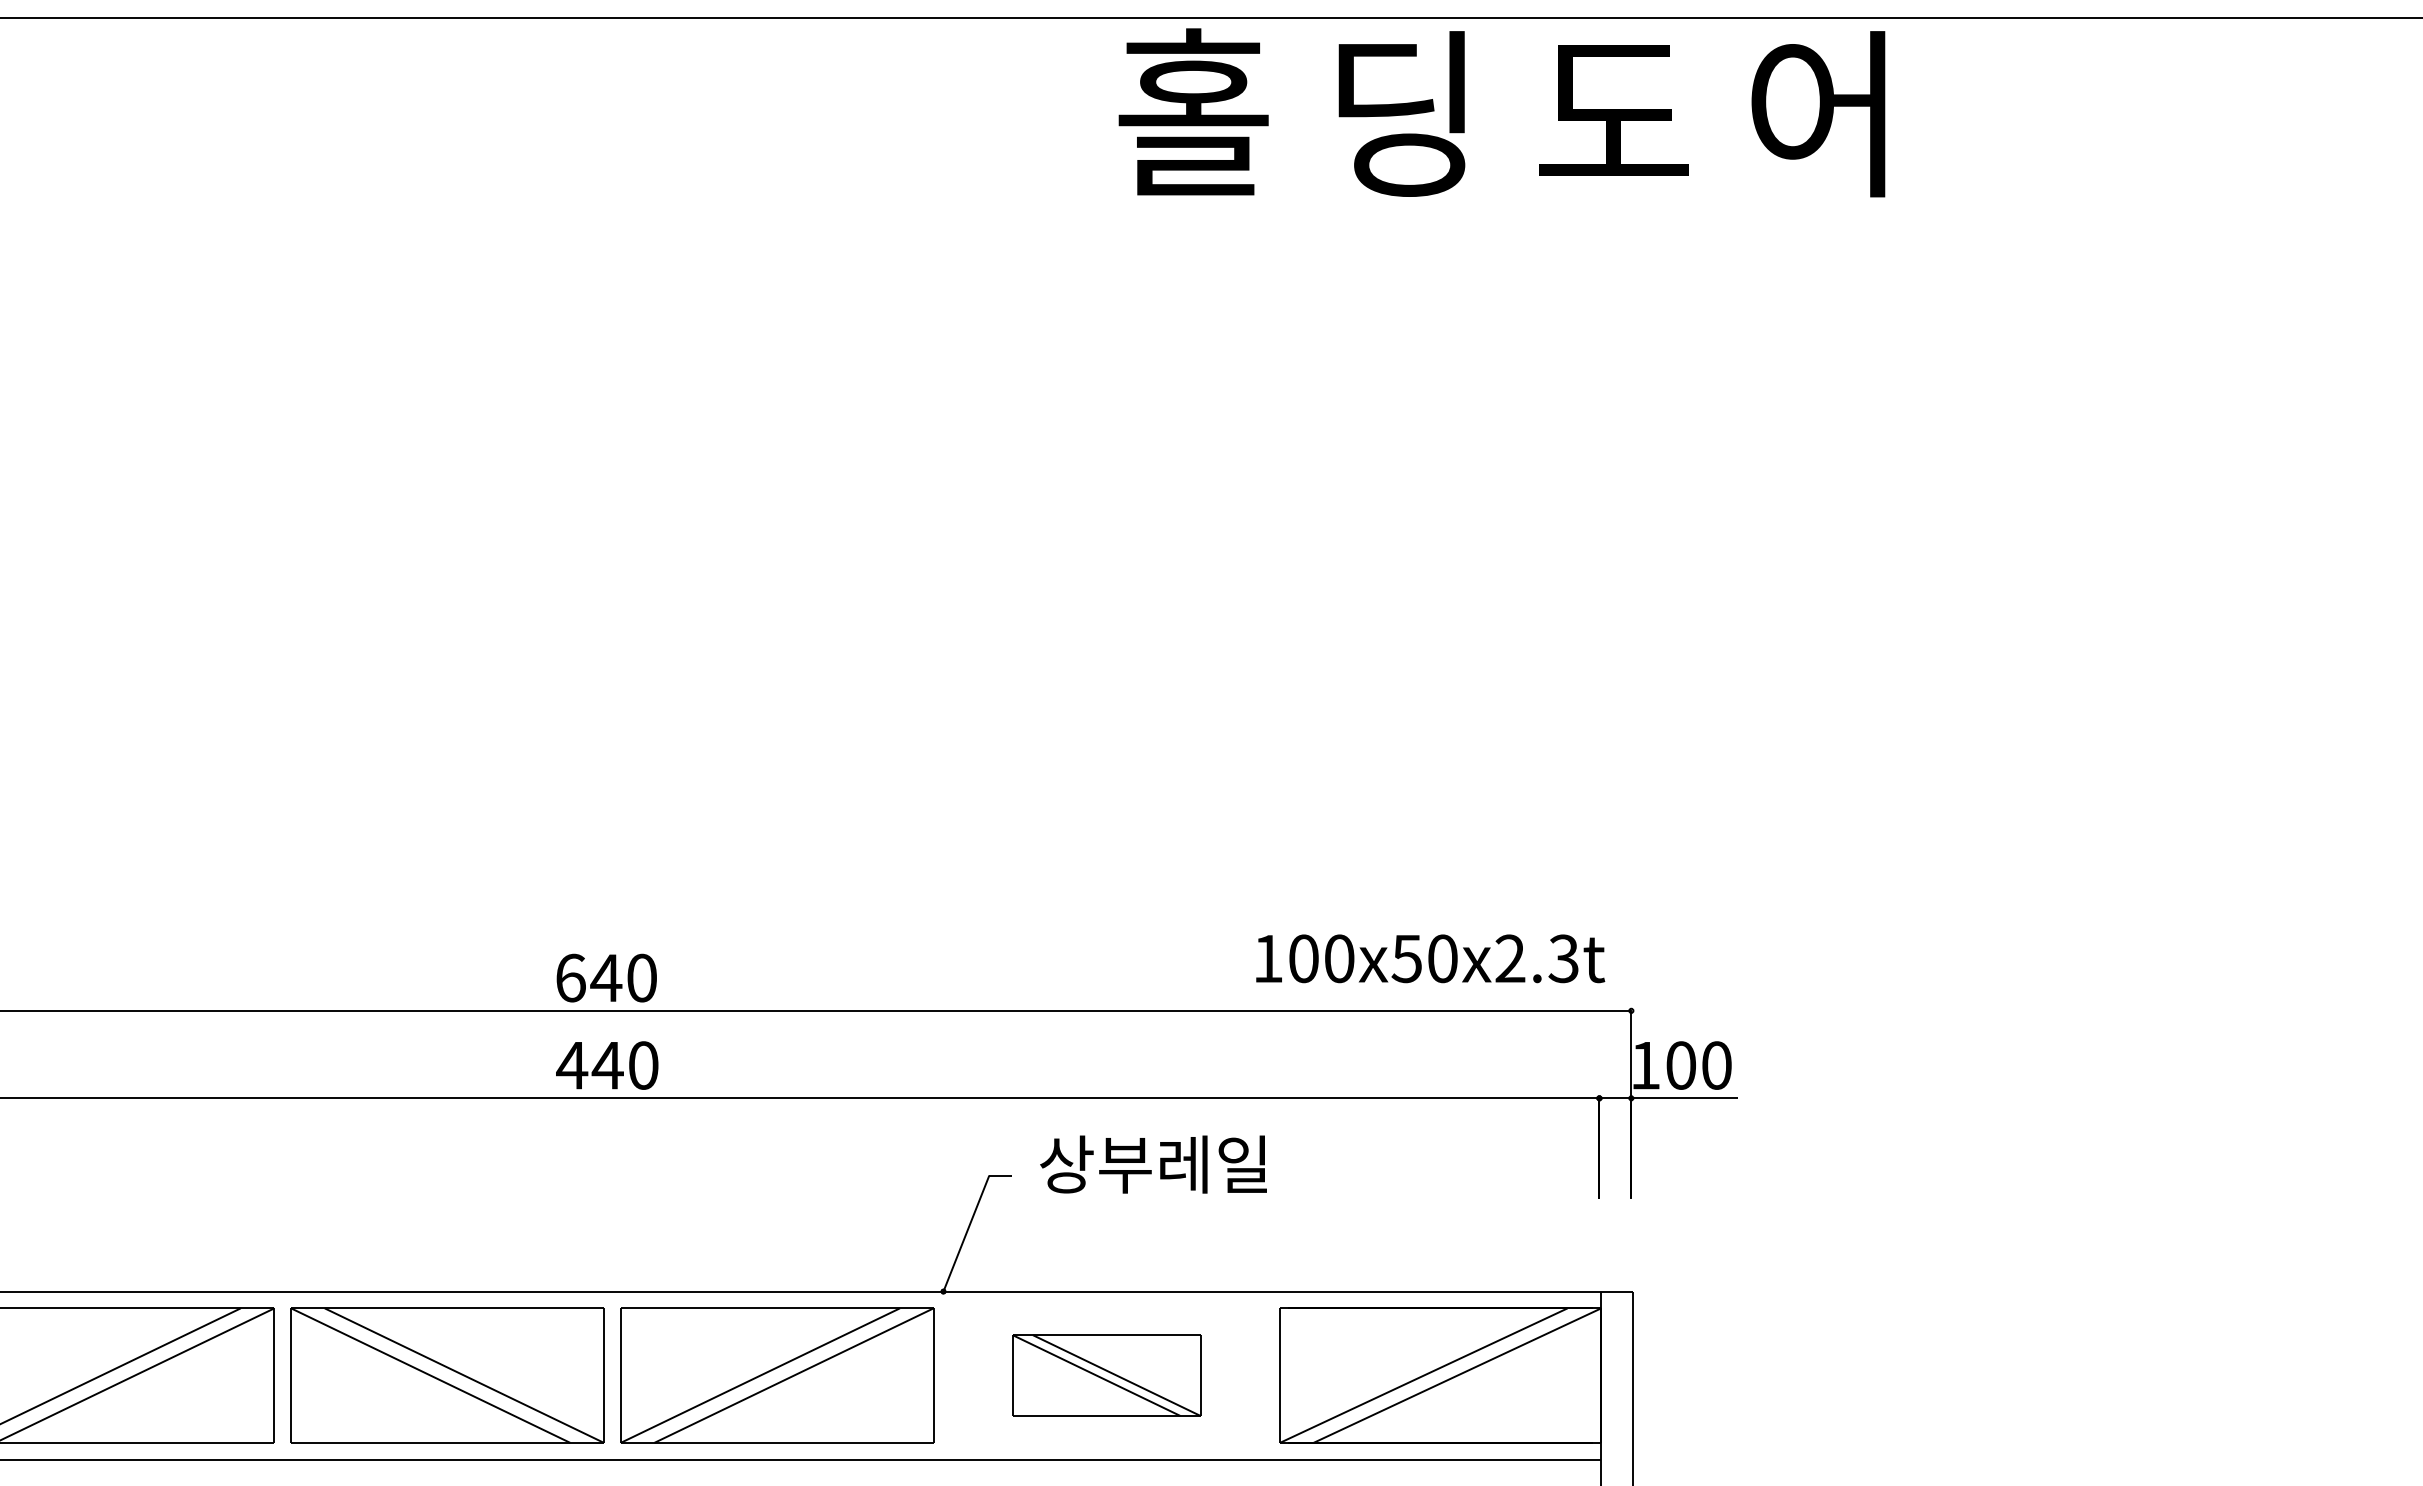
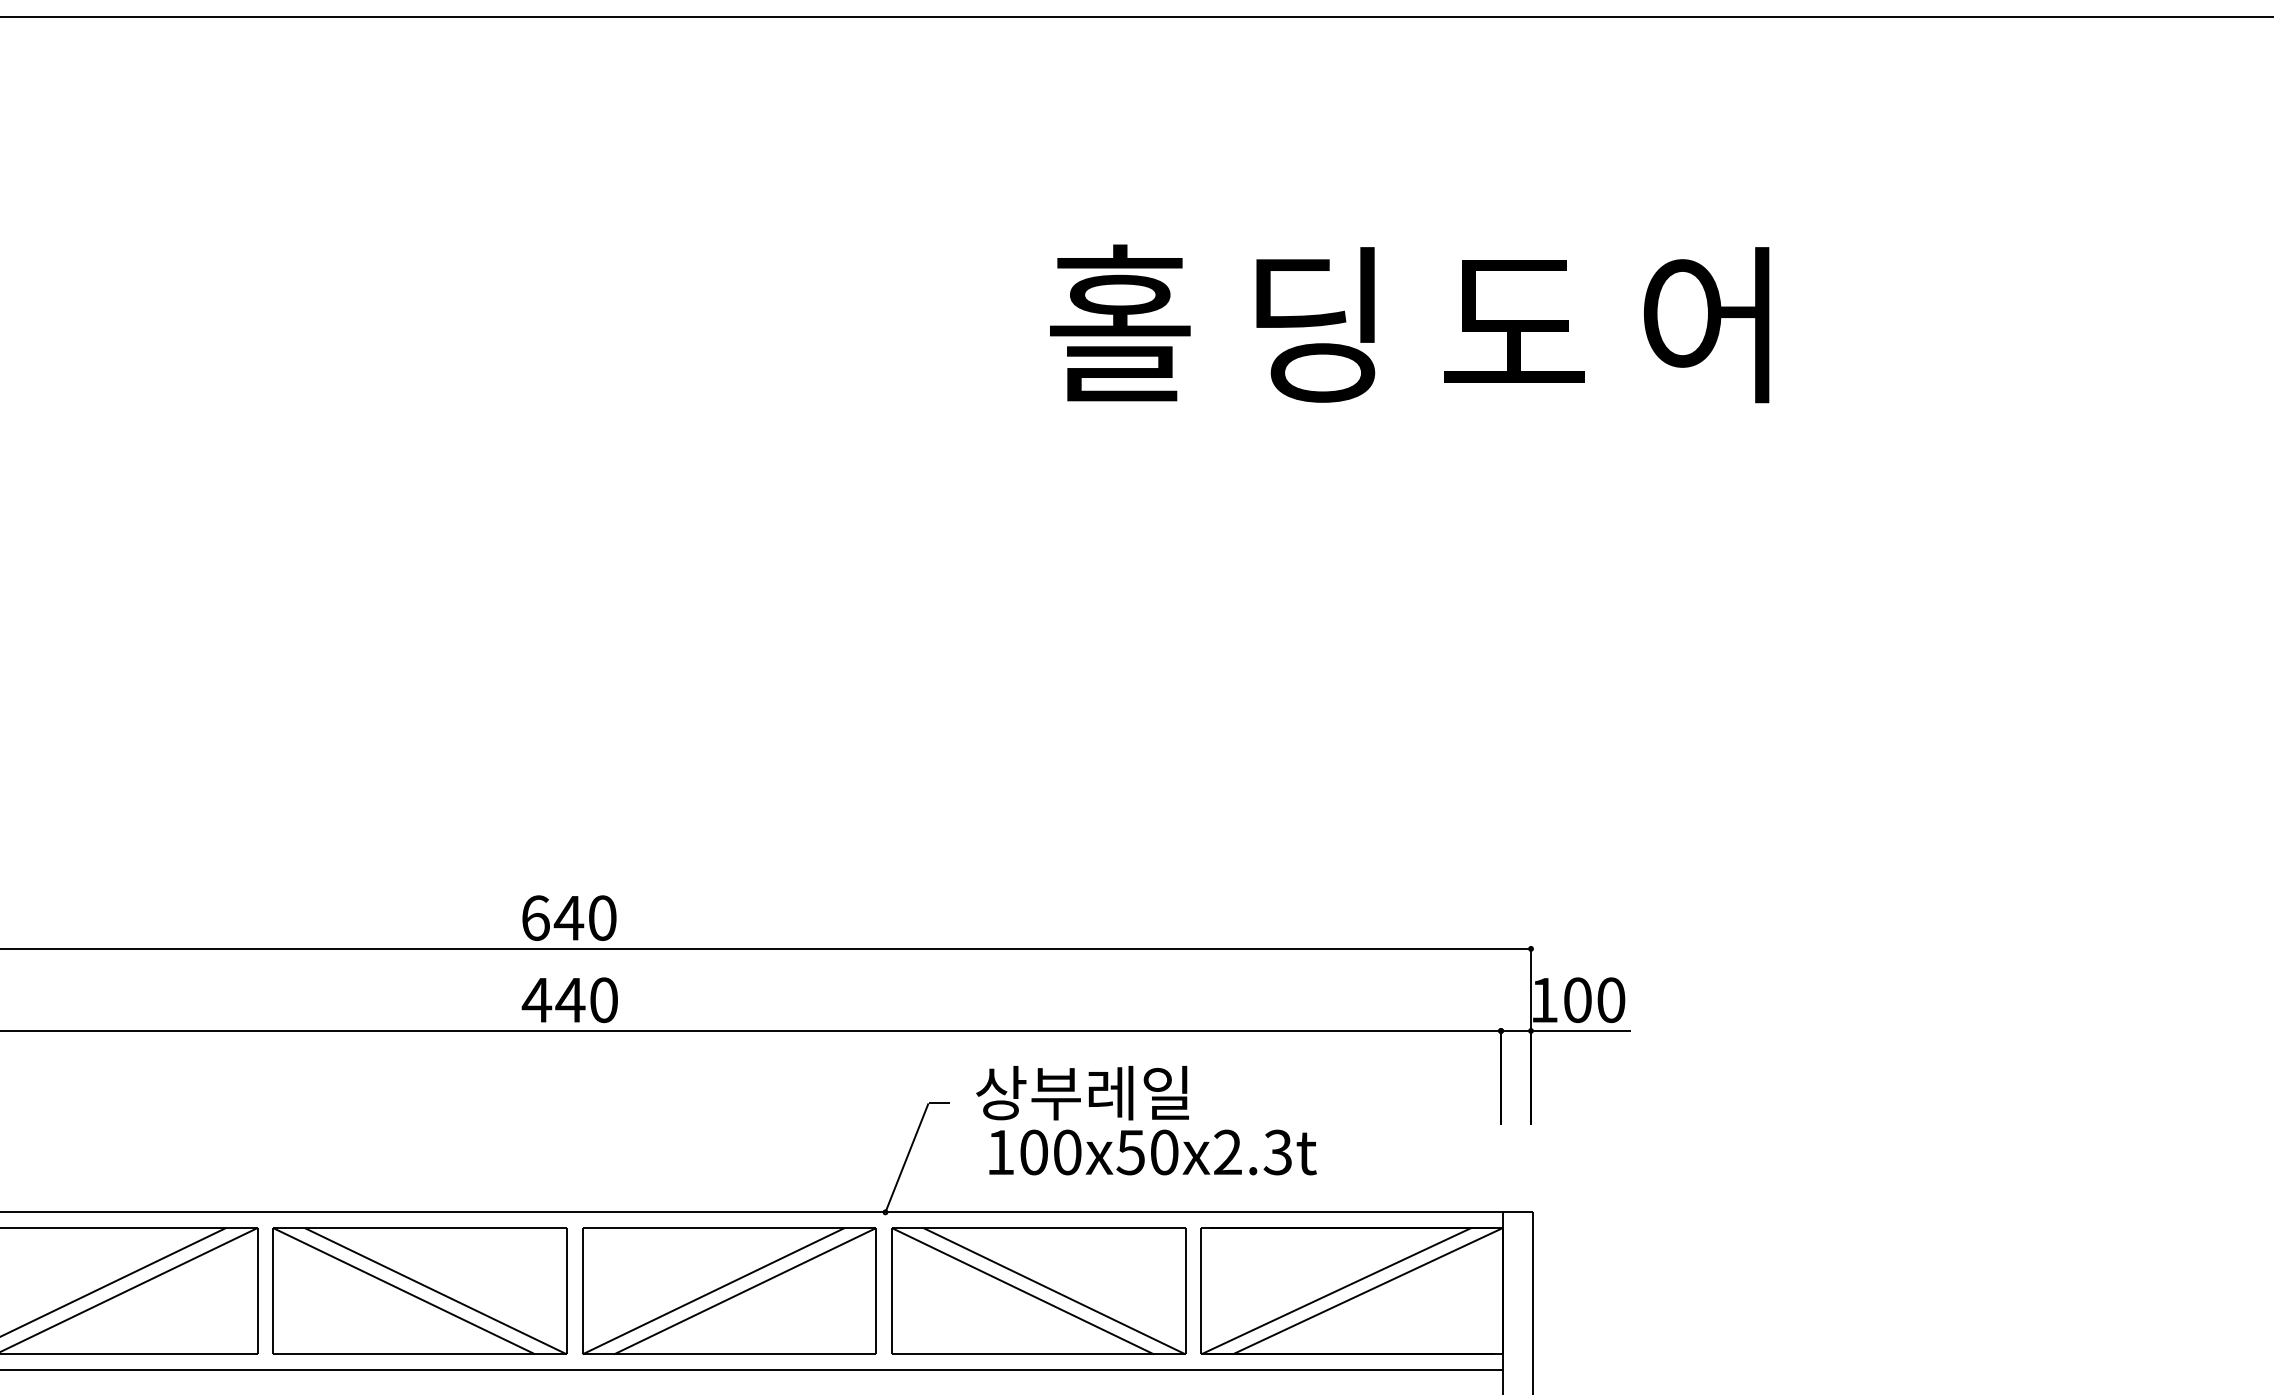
text: (1501, 112) -> (1409, 323), moved
text: (1430, 958) -> (1152, 1152), moved
part: (1106, 1375) -> (1038, 1291), size x1.67

